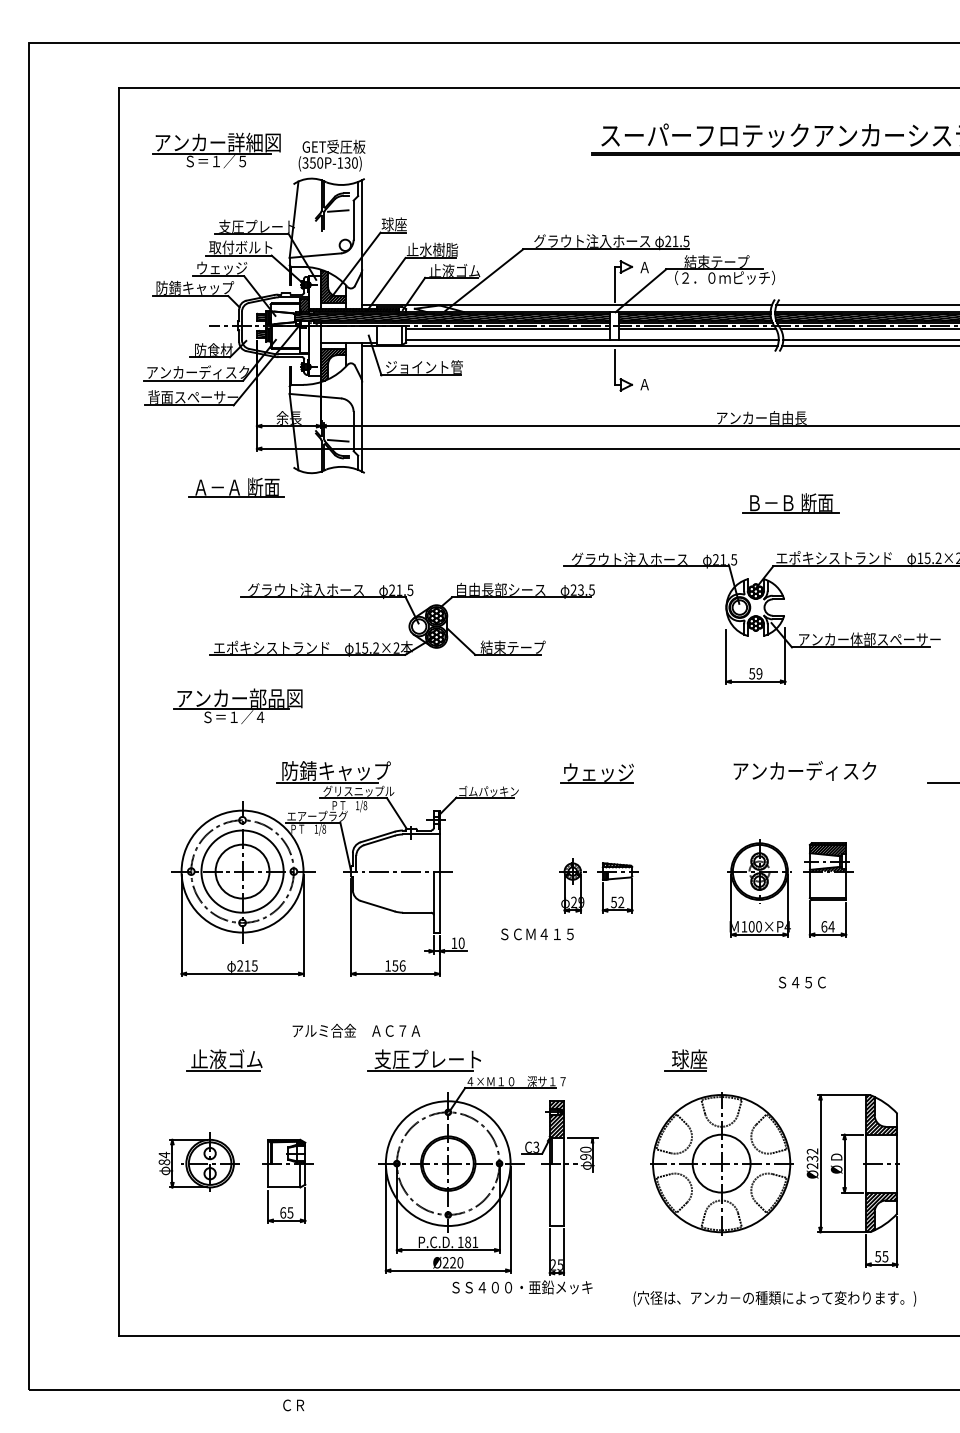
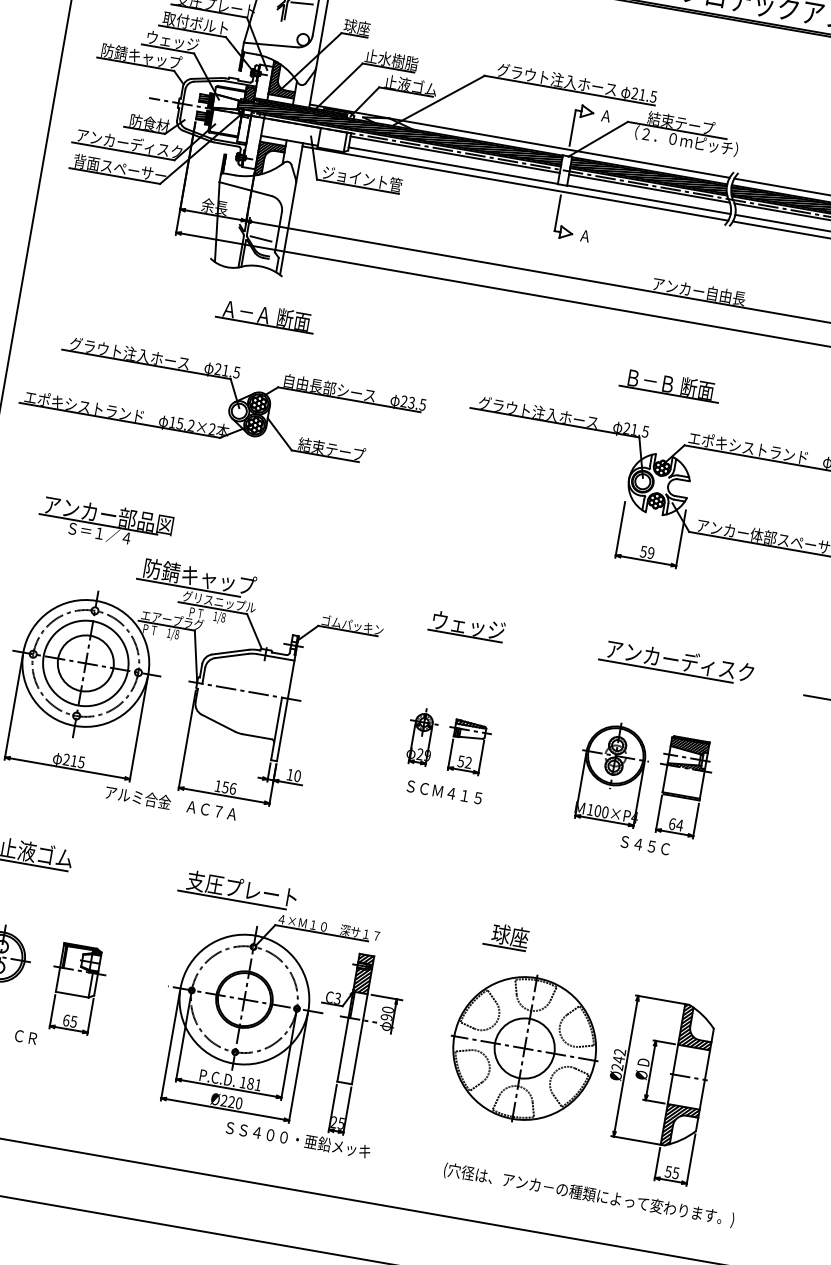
part: (236, 487) -> (265, 315), moved
part: (790, 503) -> (669, 384), moved
part: (409, 621) -> (230, 404), moved
part: (237, 706) -> (104, 523), moved
line: (792, 783) -> (665, 671), added
text: (537, 934) -> (444, 792), moved
text: (801, 982) -> (644, 845), moved
text: (356, 1030) -> (171, 802), moved
text: (812, 1158) -> (618, 1059), Ø232 -> Ø242
text: (774, 1298) -> (588, 1194), moved
text: (293, 1405) -> (25, 1037), moved

